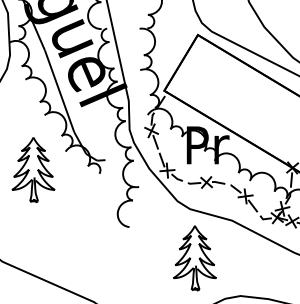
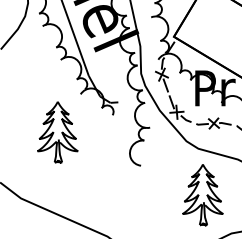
part: (33, 169) -> (57, 132), moved

